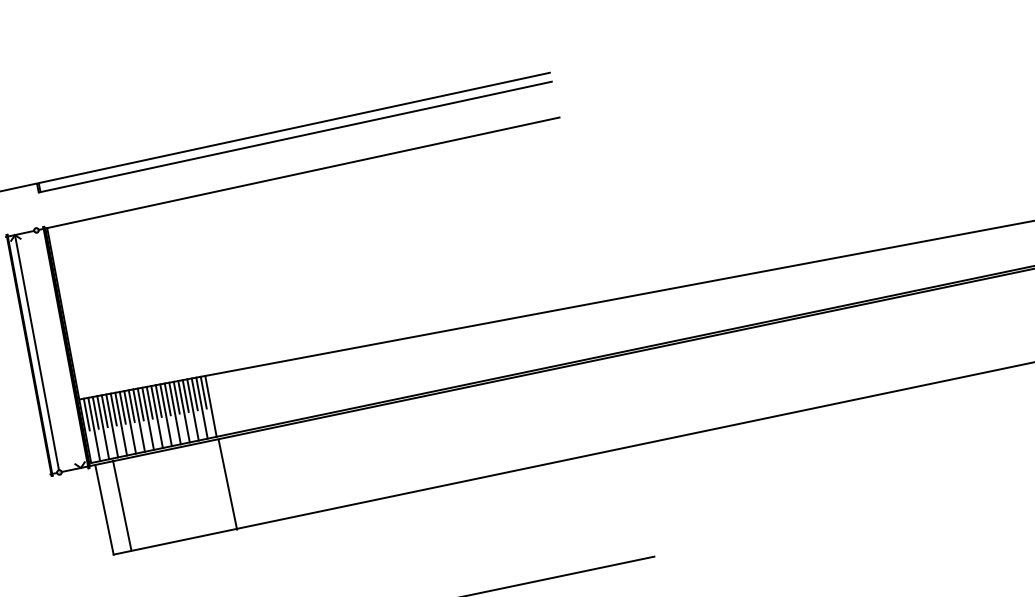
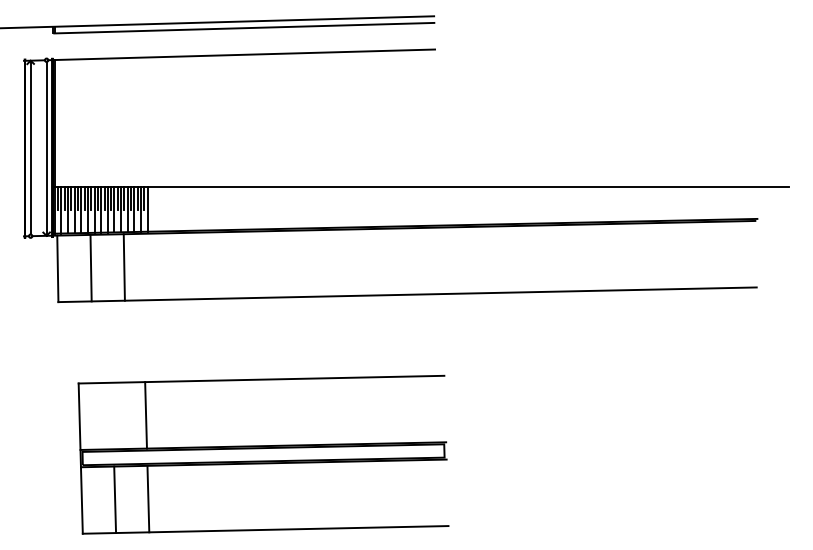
line: (58, 349) -> (46, 148), added
line: (226, 485) -> (123, 267), moved
line: (121, 504) -> (90, 267), moved

